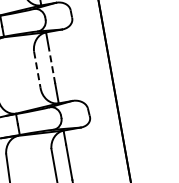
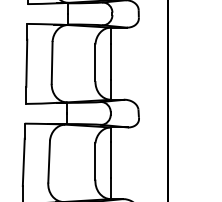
line: (51, 65) -> (110, 61), dashed -> solid
line: (37, 70) -> (95, 63), dashed -> solid

